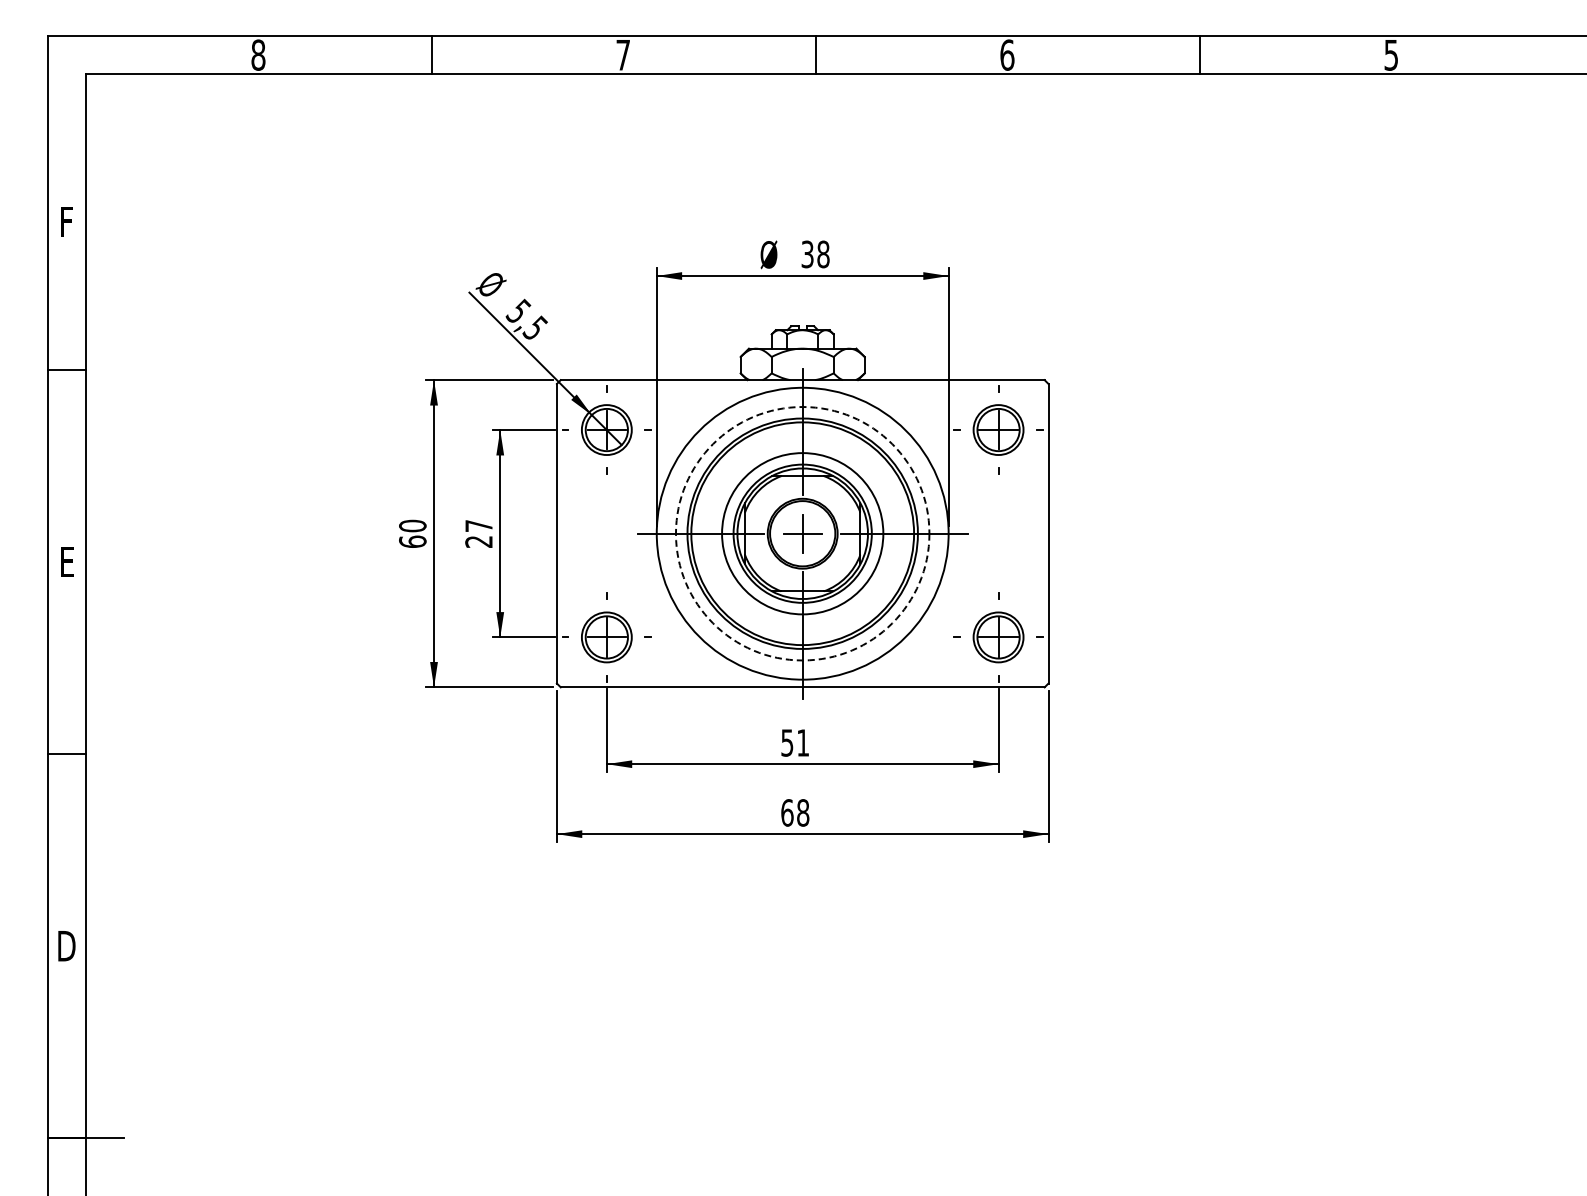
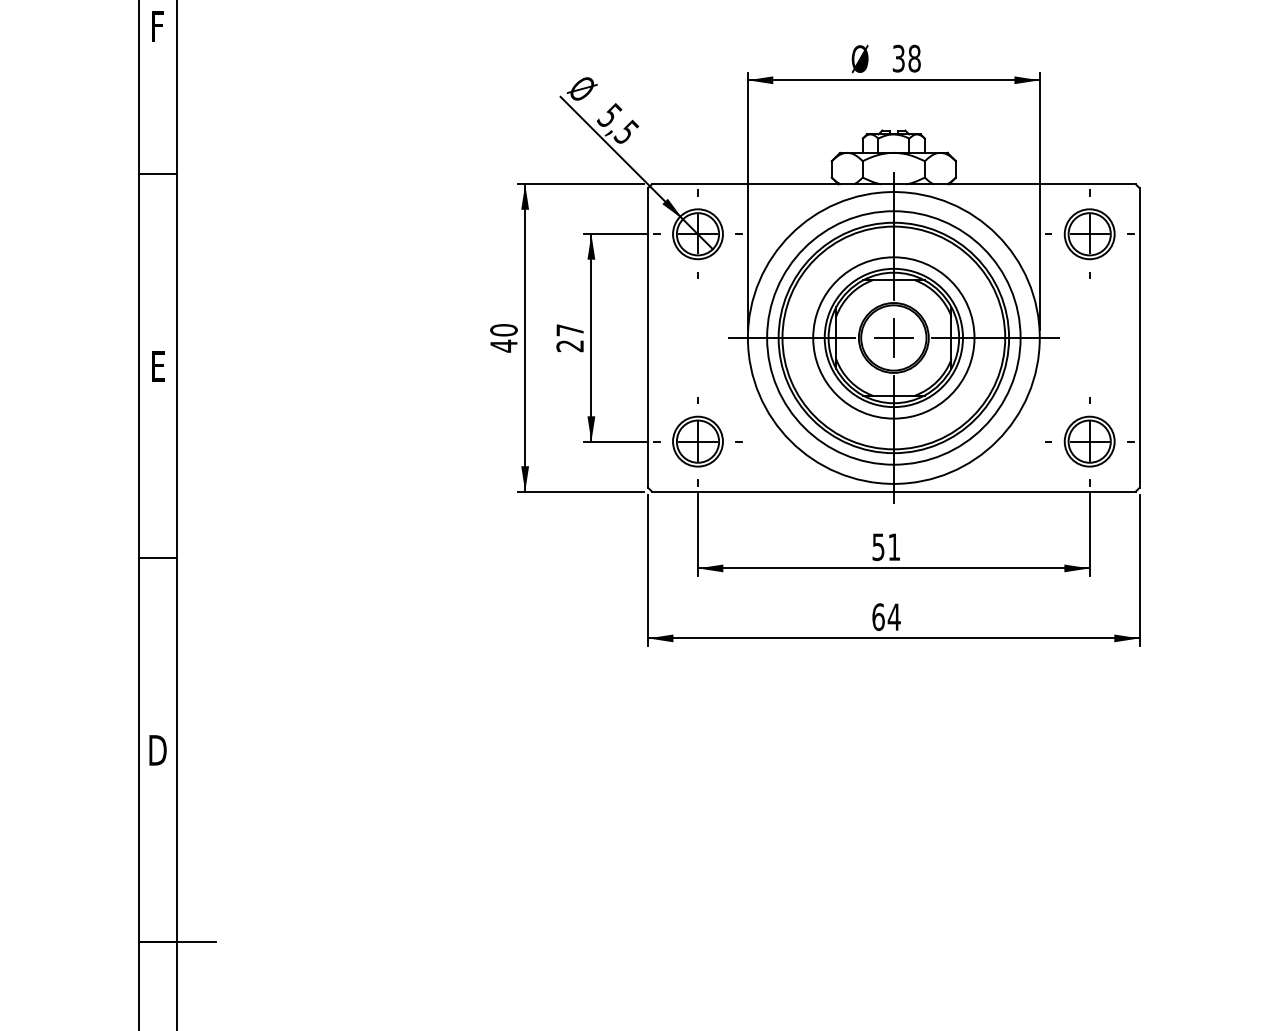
circle: (802, 533) -> (893, 337), dashed -> solid
text: (412, 541) -> (503, 345), 60 -> 40
text: (802, 812) -> (893, 616), 68 -> 64

